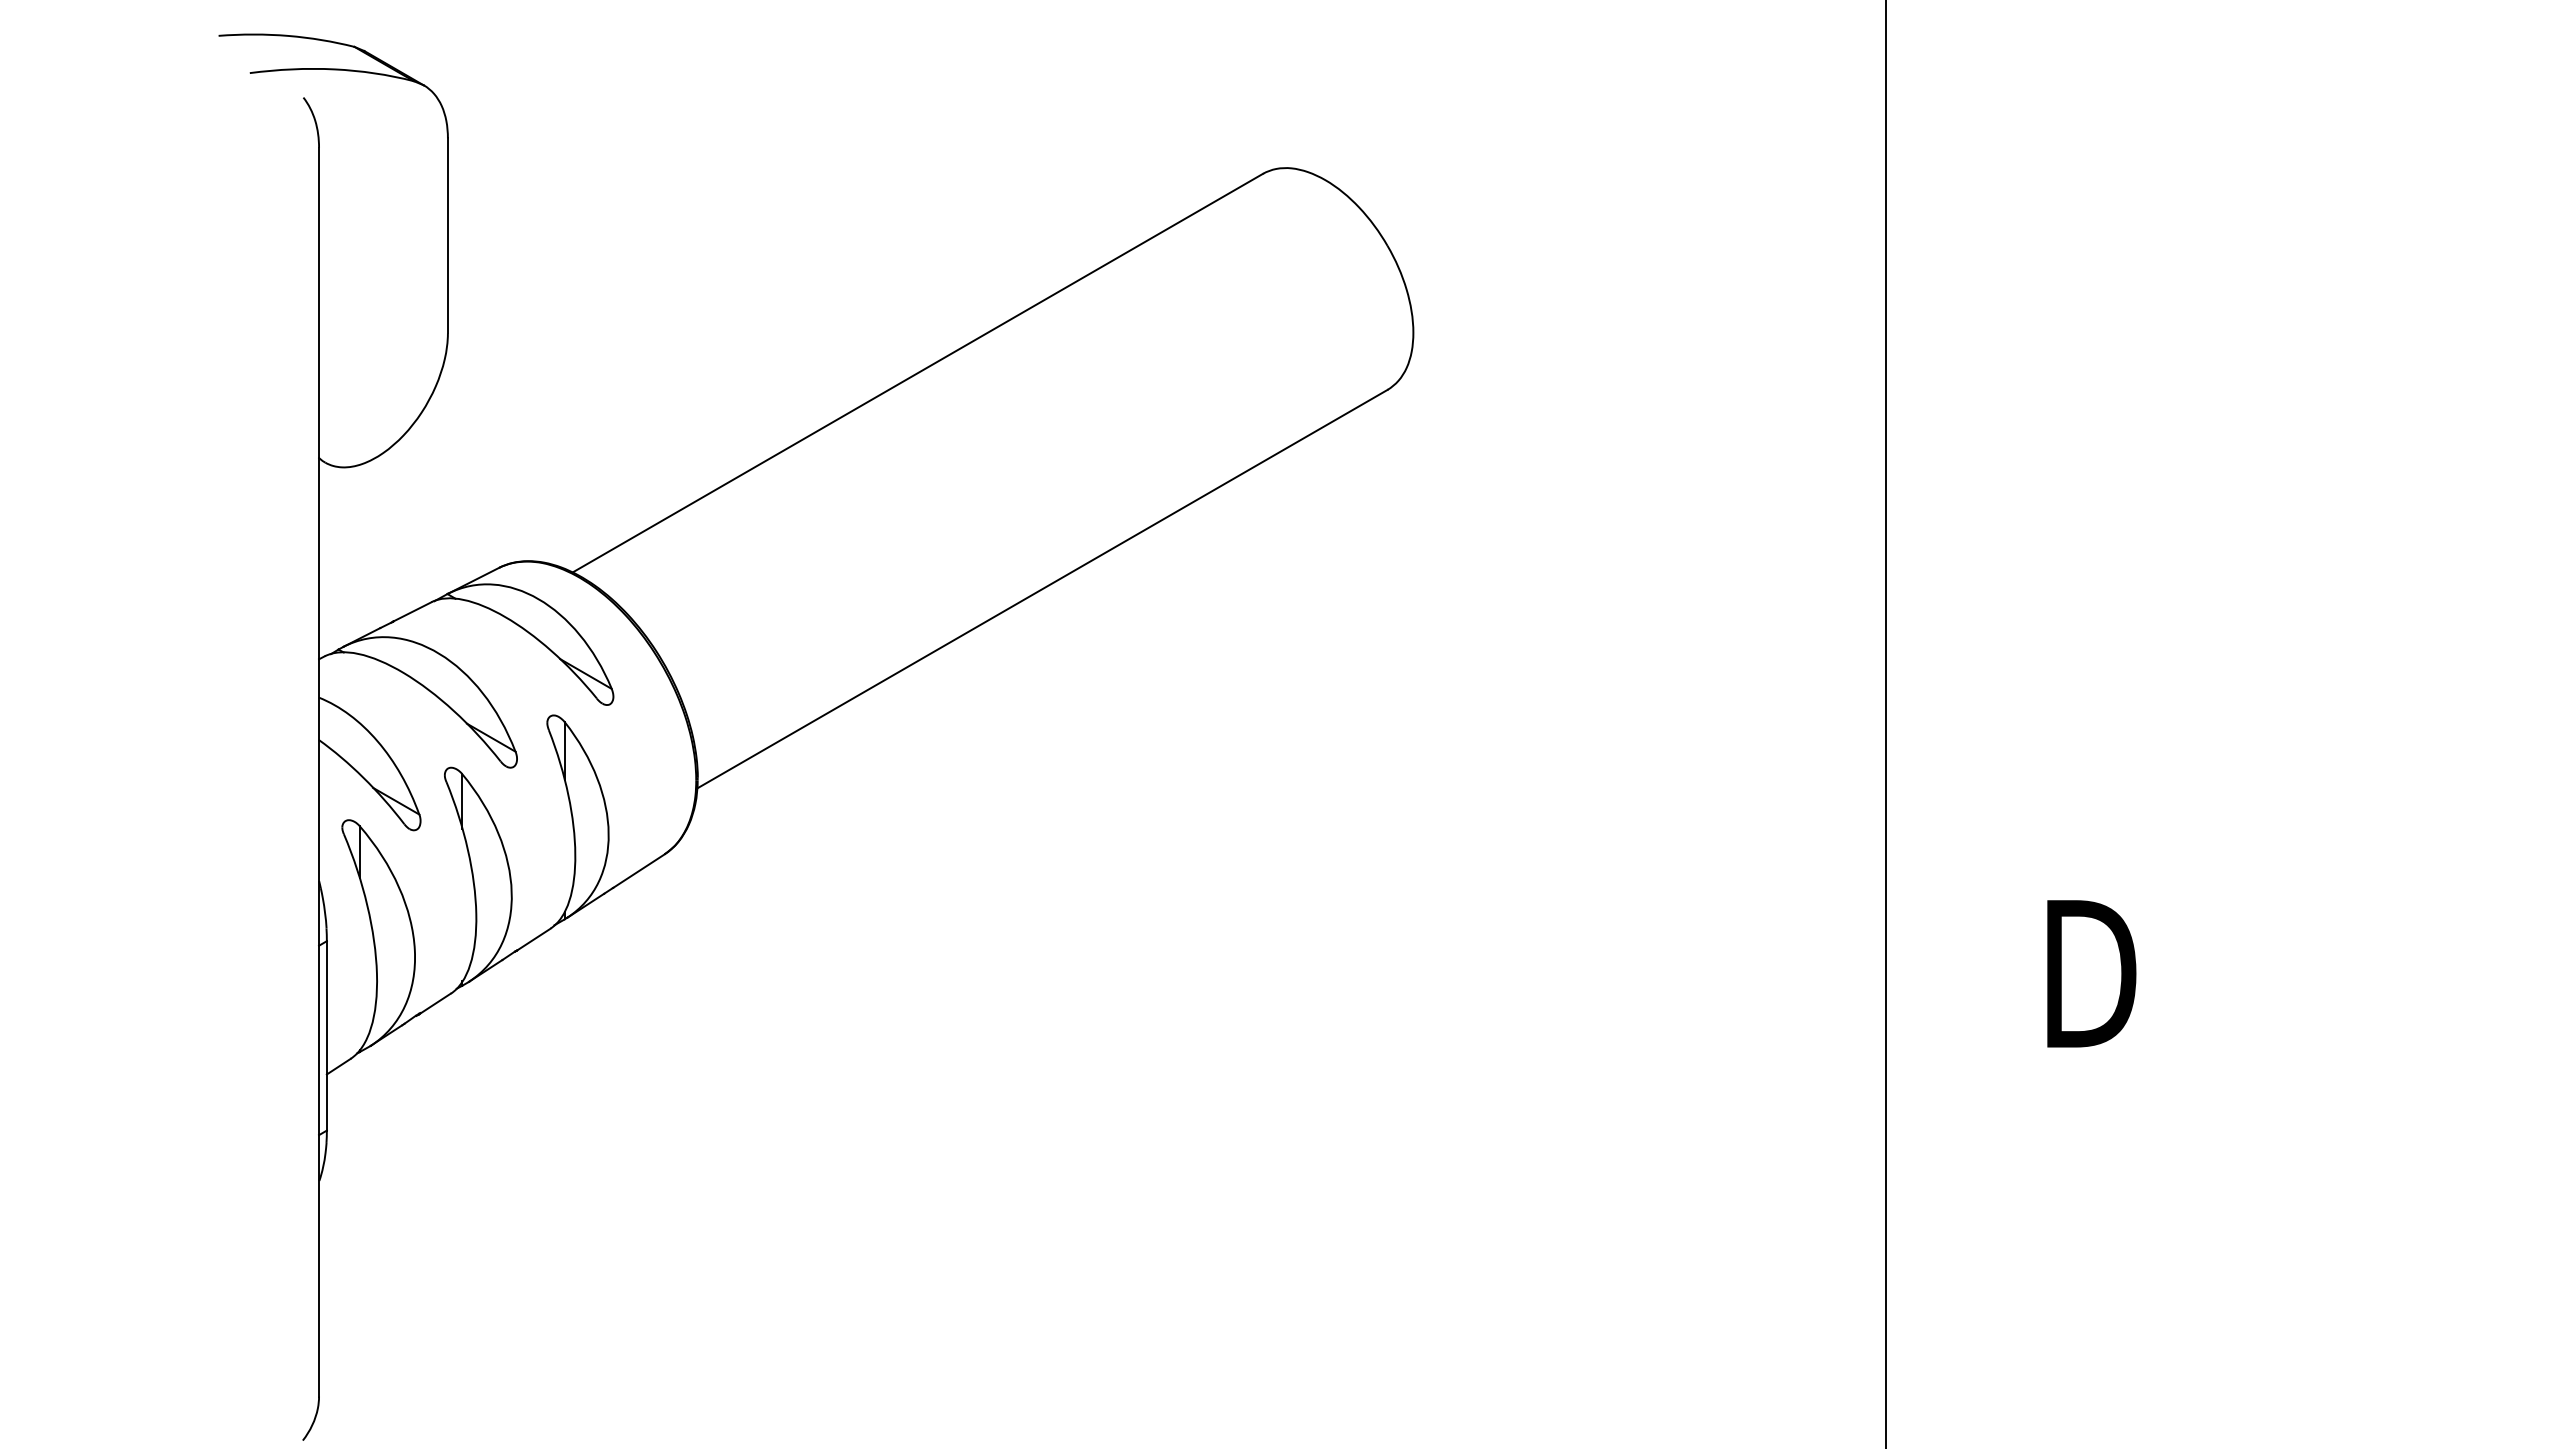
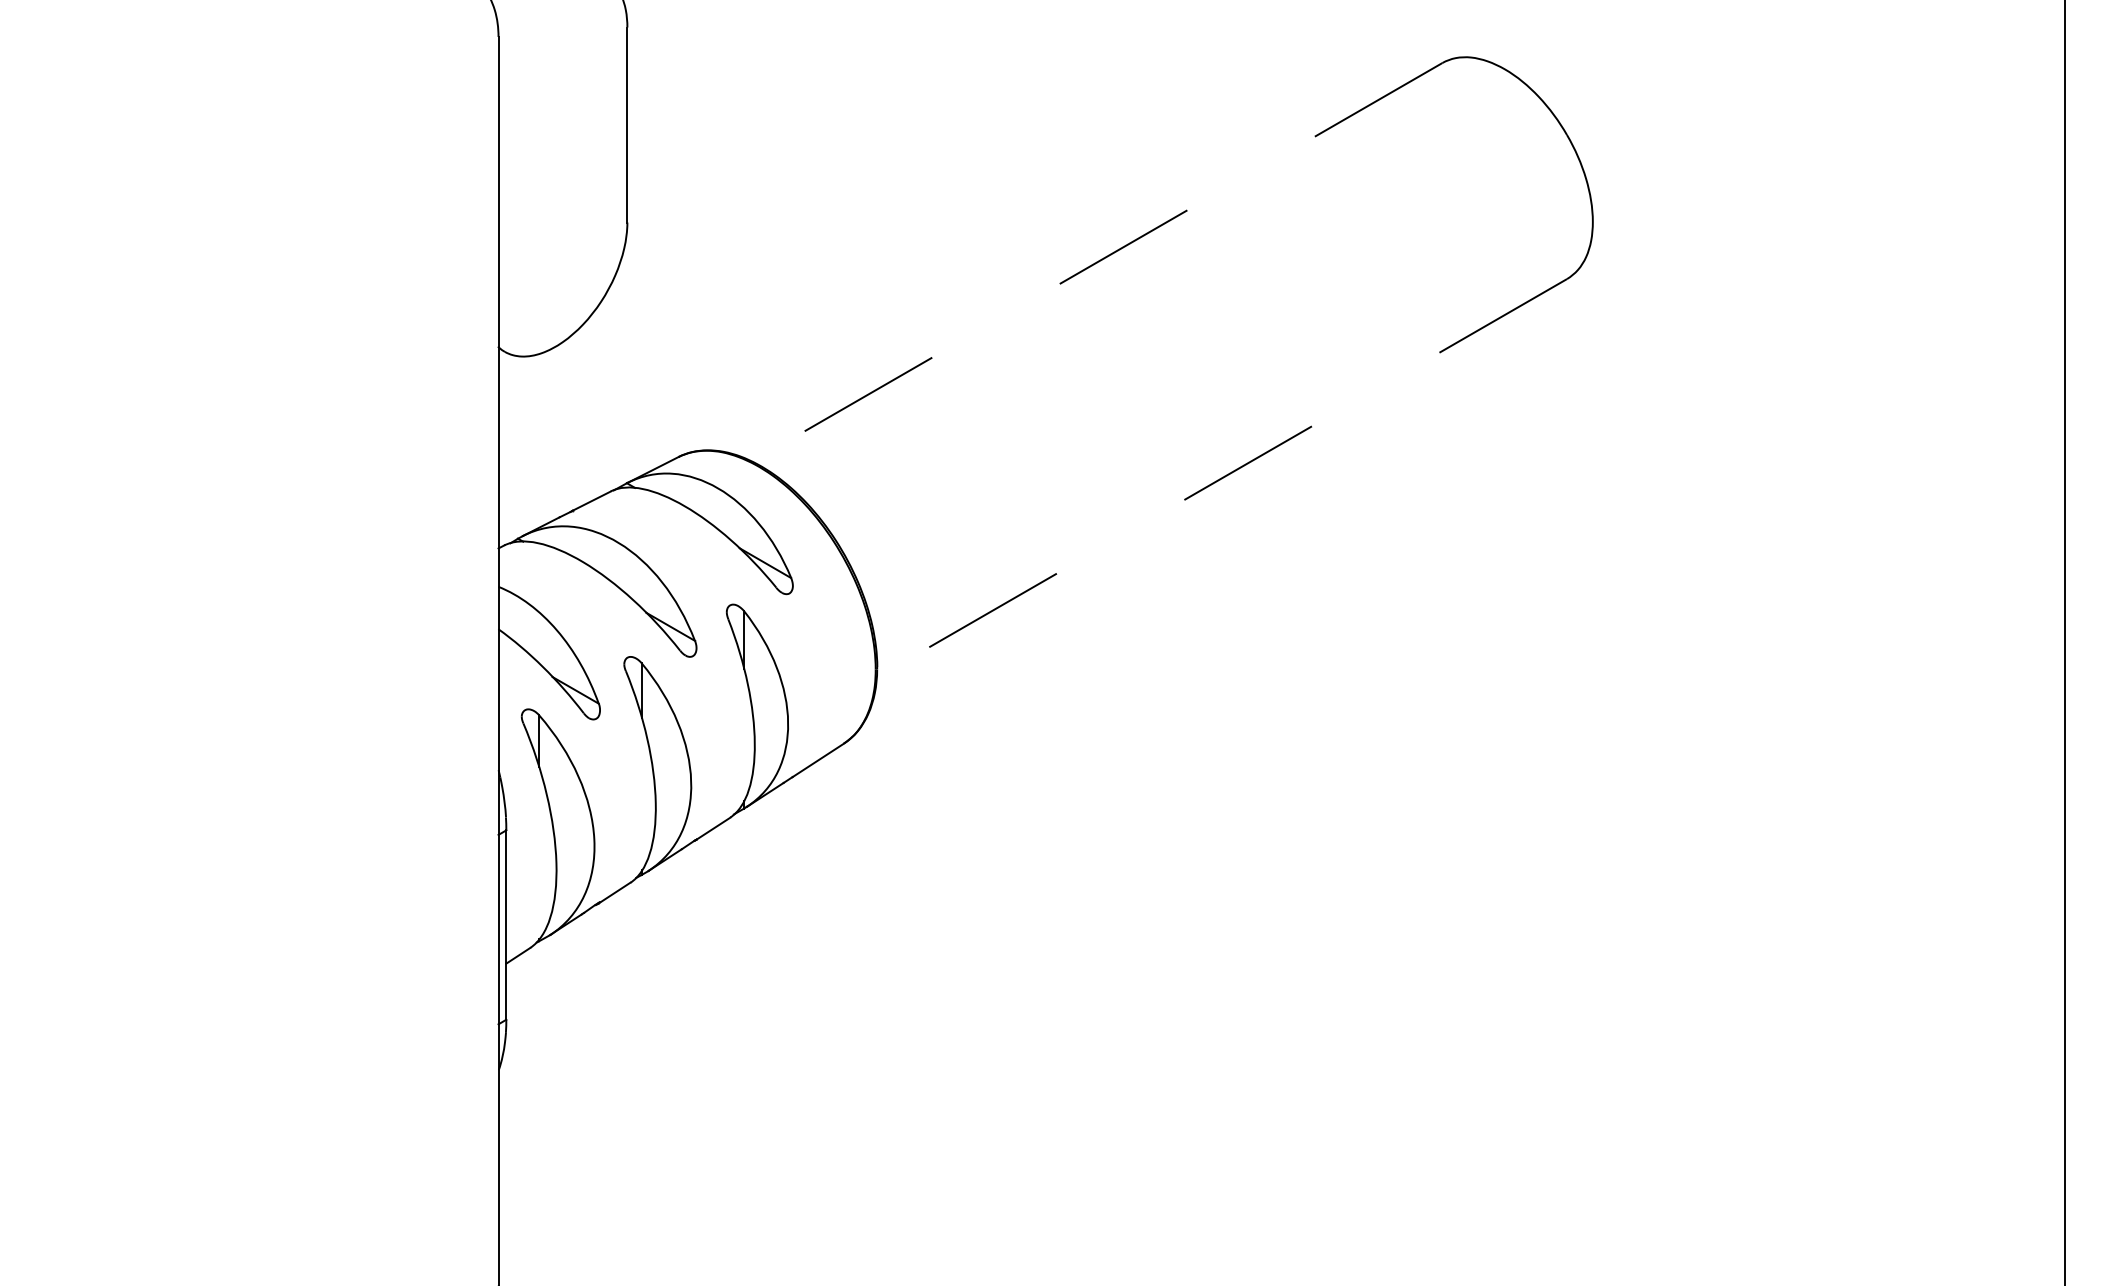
line: (917, 373) -> (1096, 262), solid -> dashed
line: (1042, 589) -> (1221, 478), solid -> dashed

